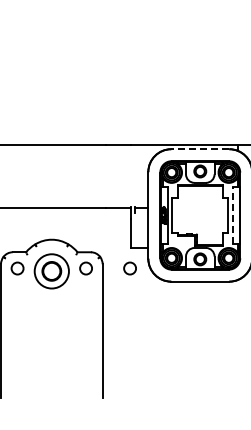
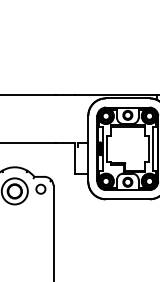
line: (200, 149) -> (128, 98), dashed -> solid
line: (232, 215) -> (152, 148), dashed -> solid
circle: (129, 268) -> (73, 189), removed

